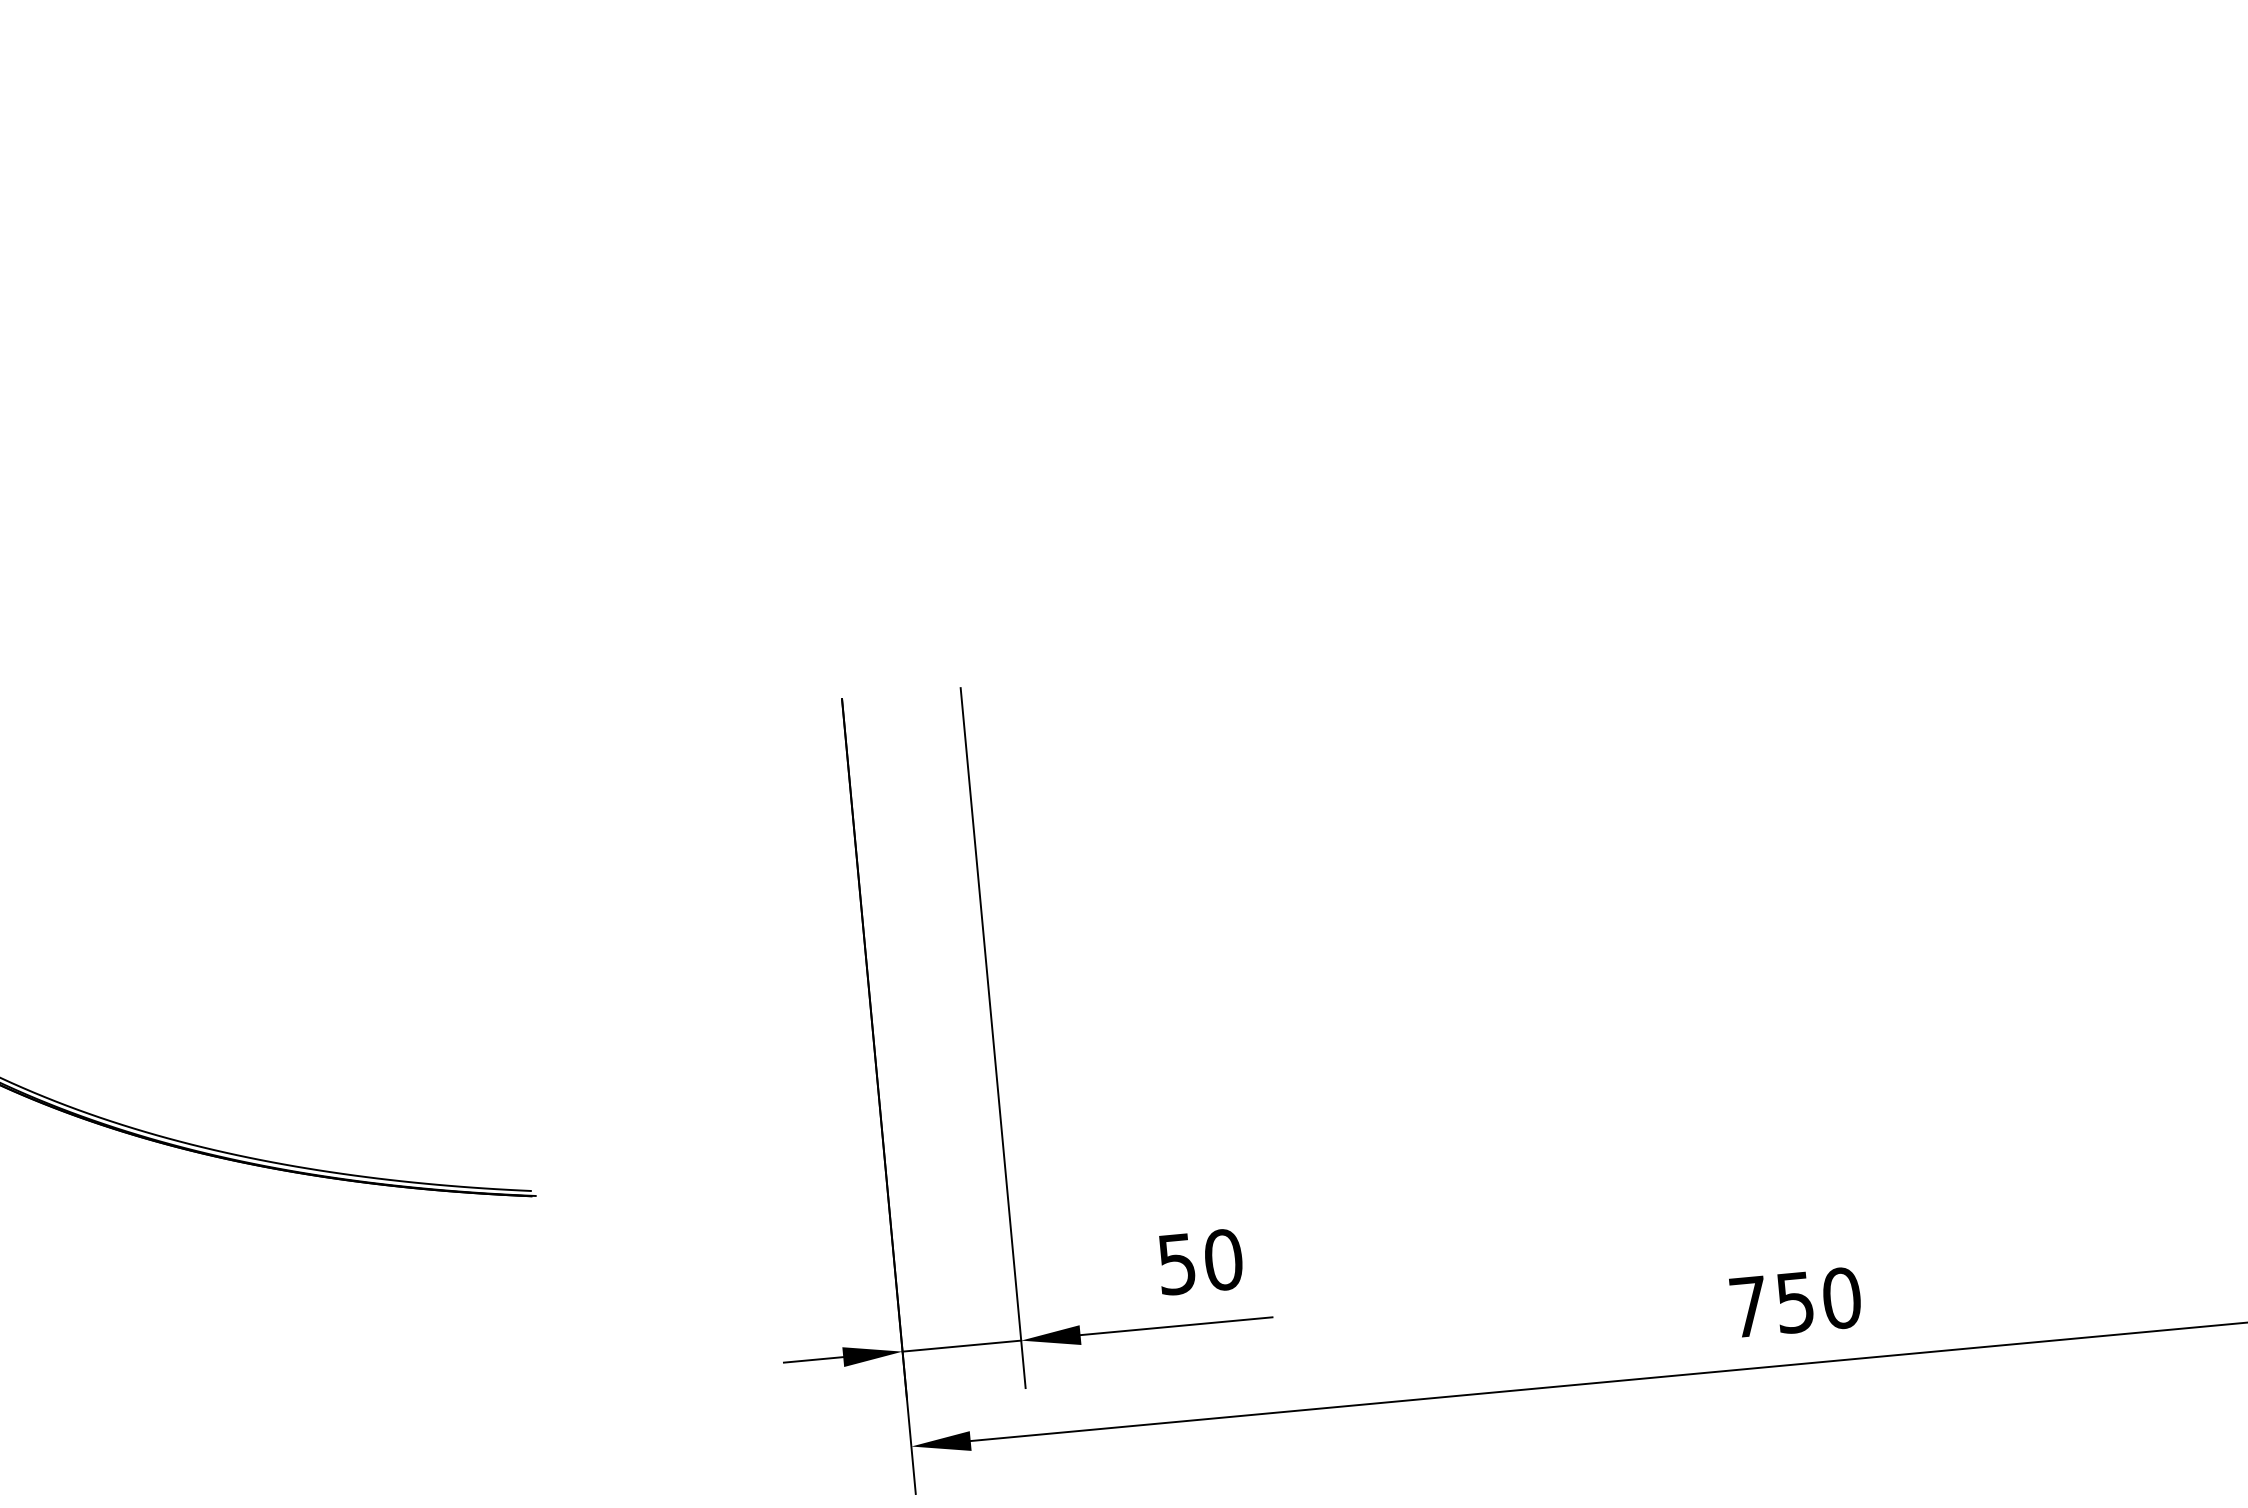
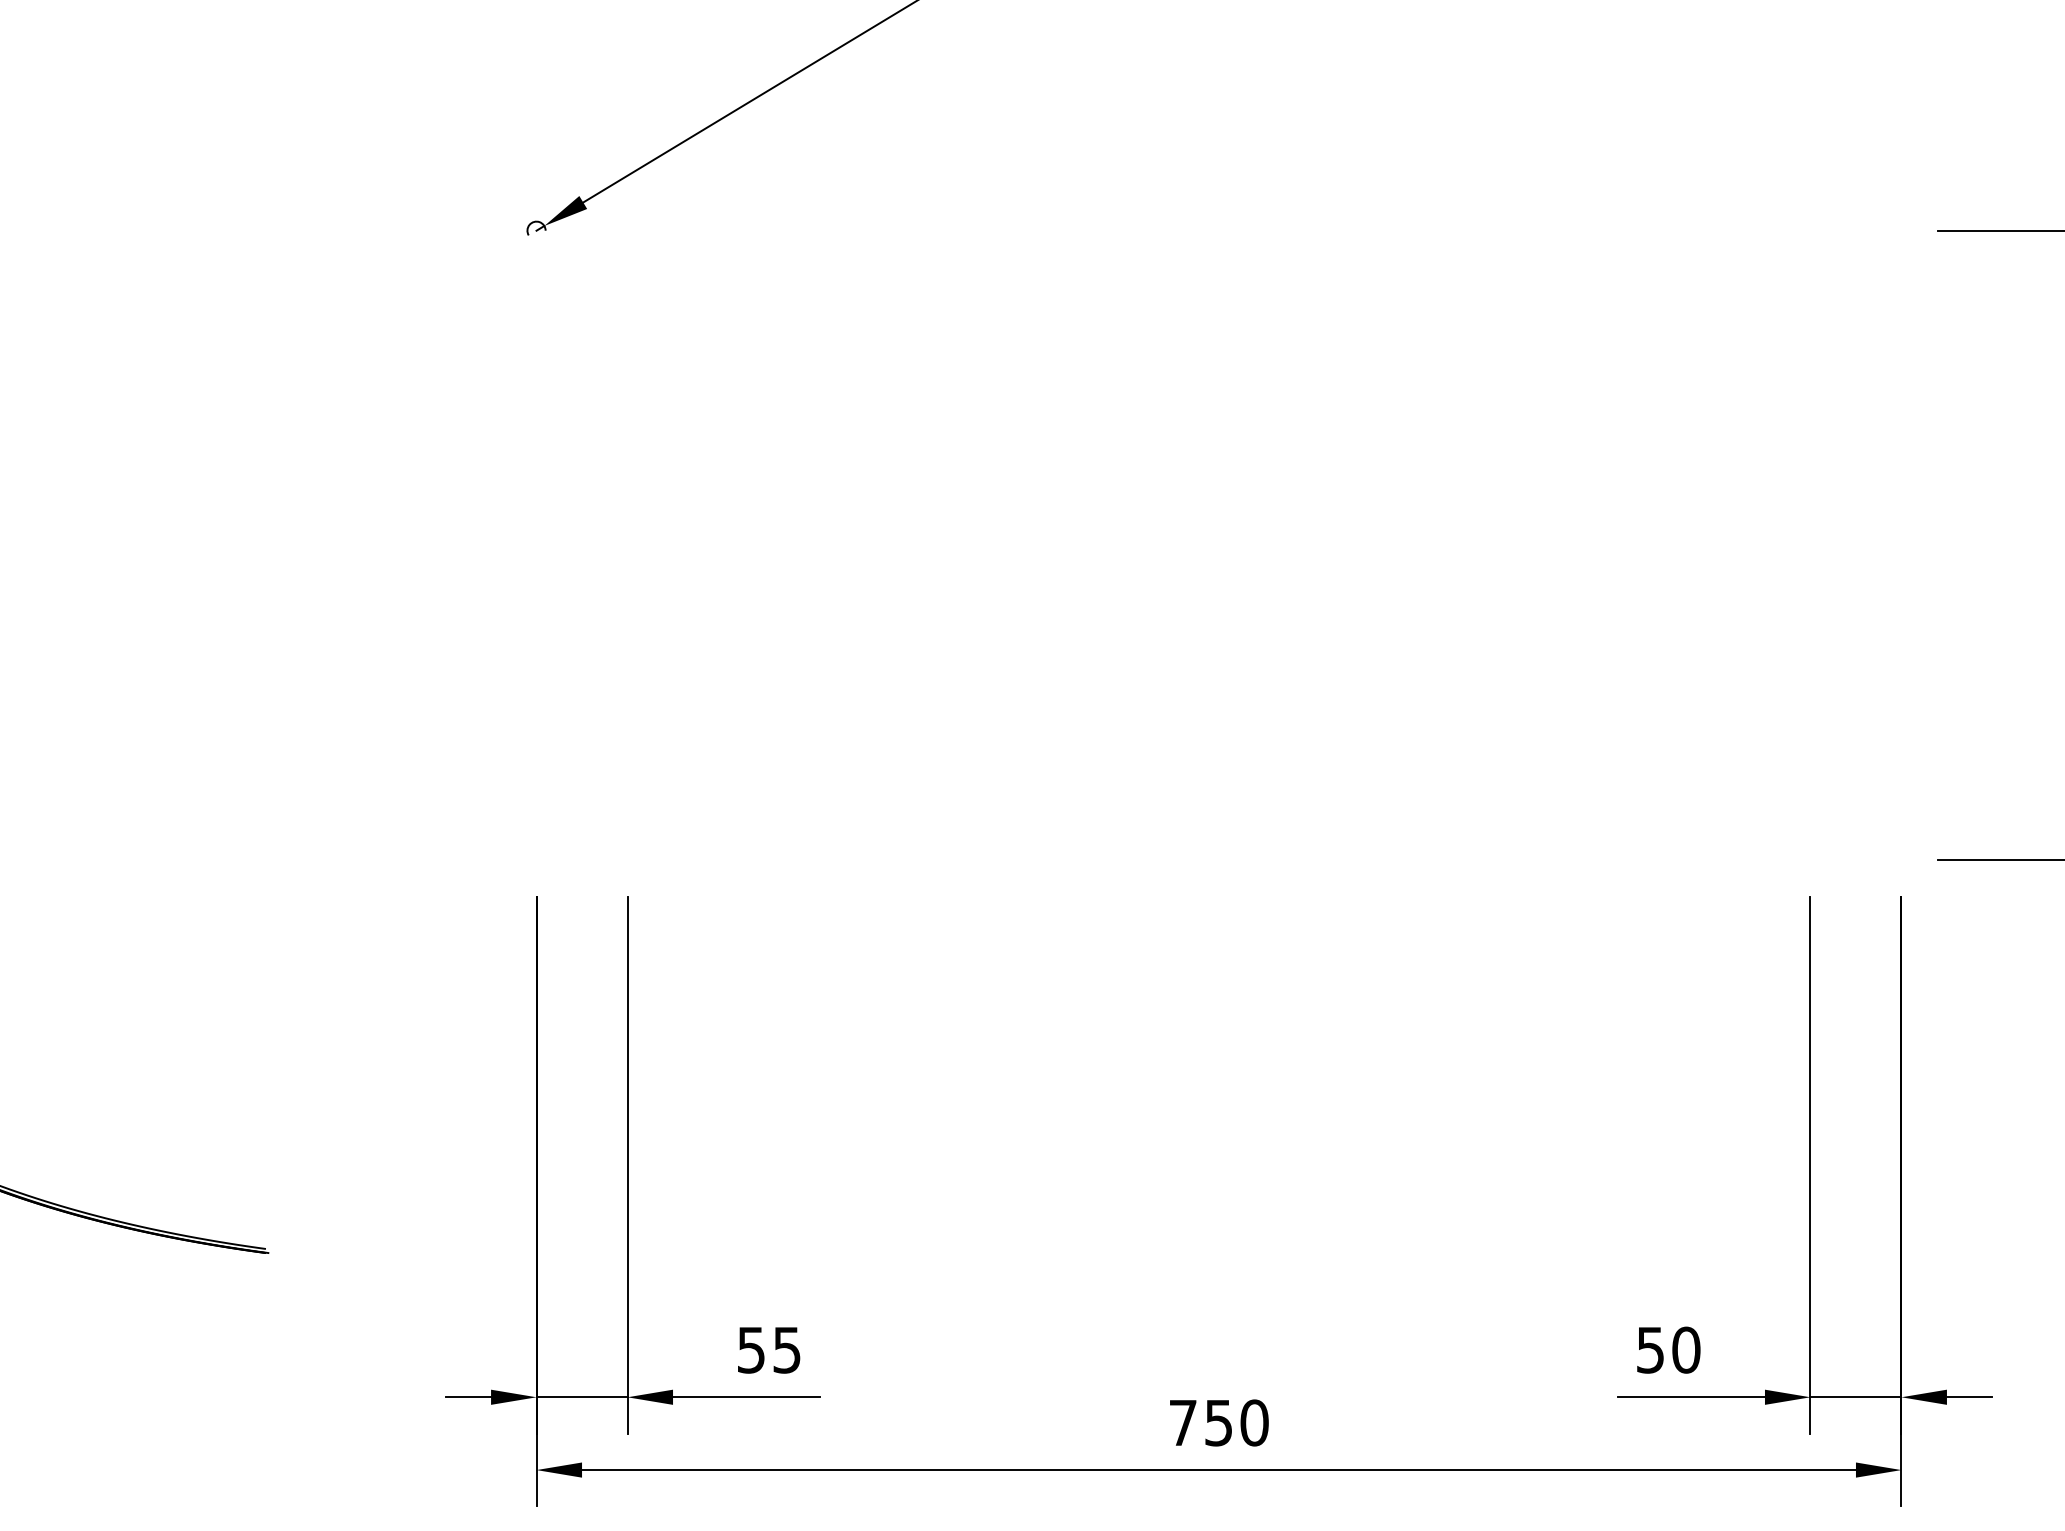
text: (1223, 1258) -> (787, 1349), 50 -> 55

